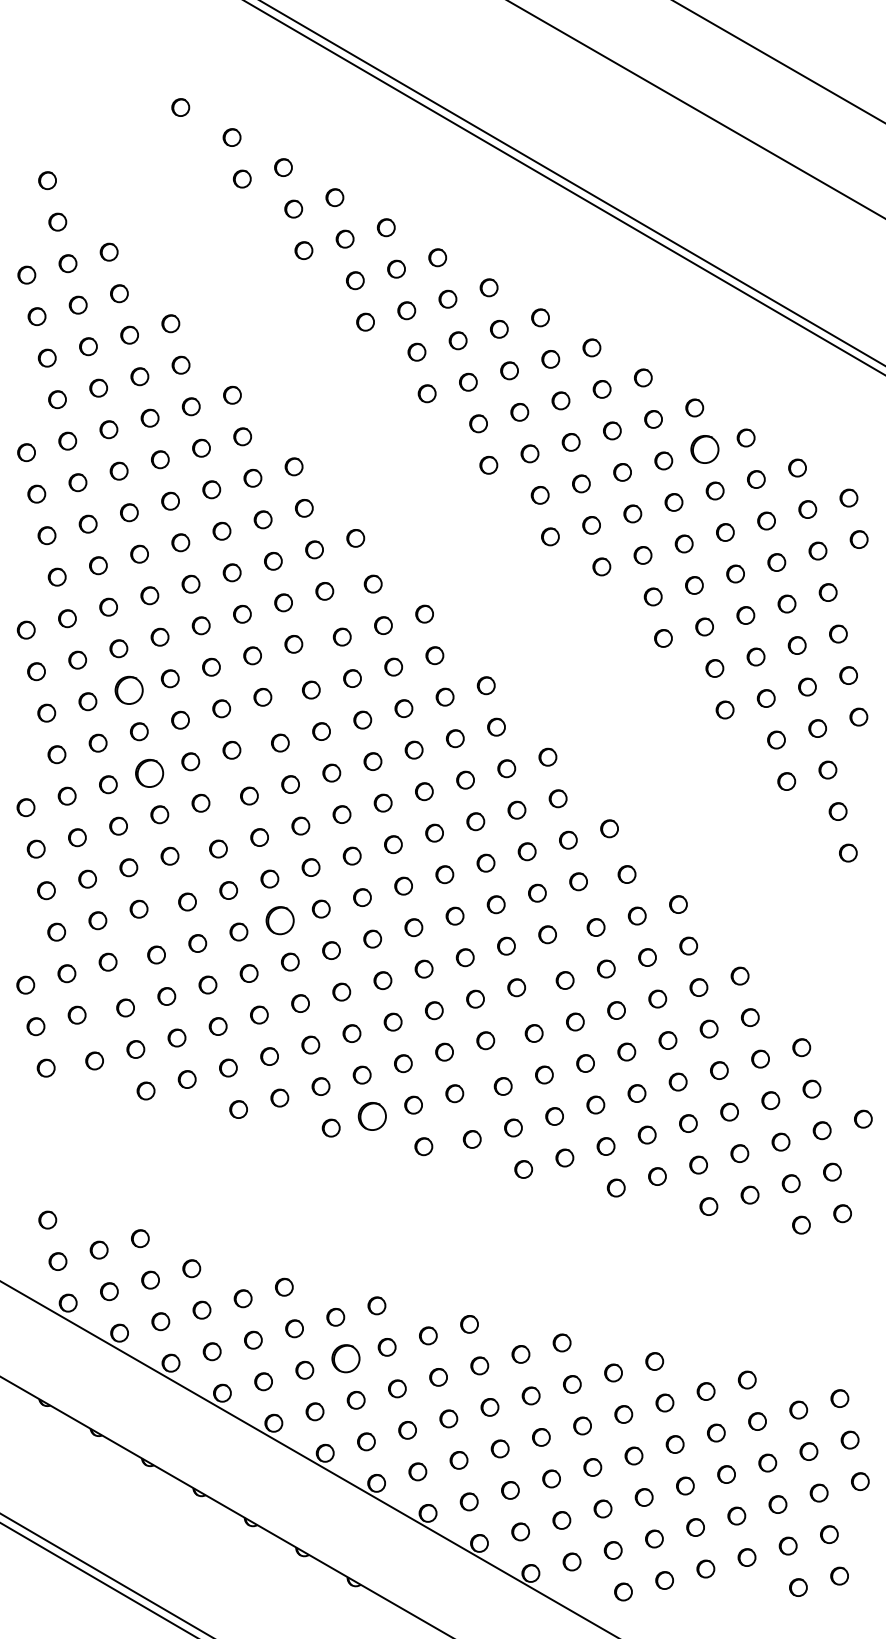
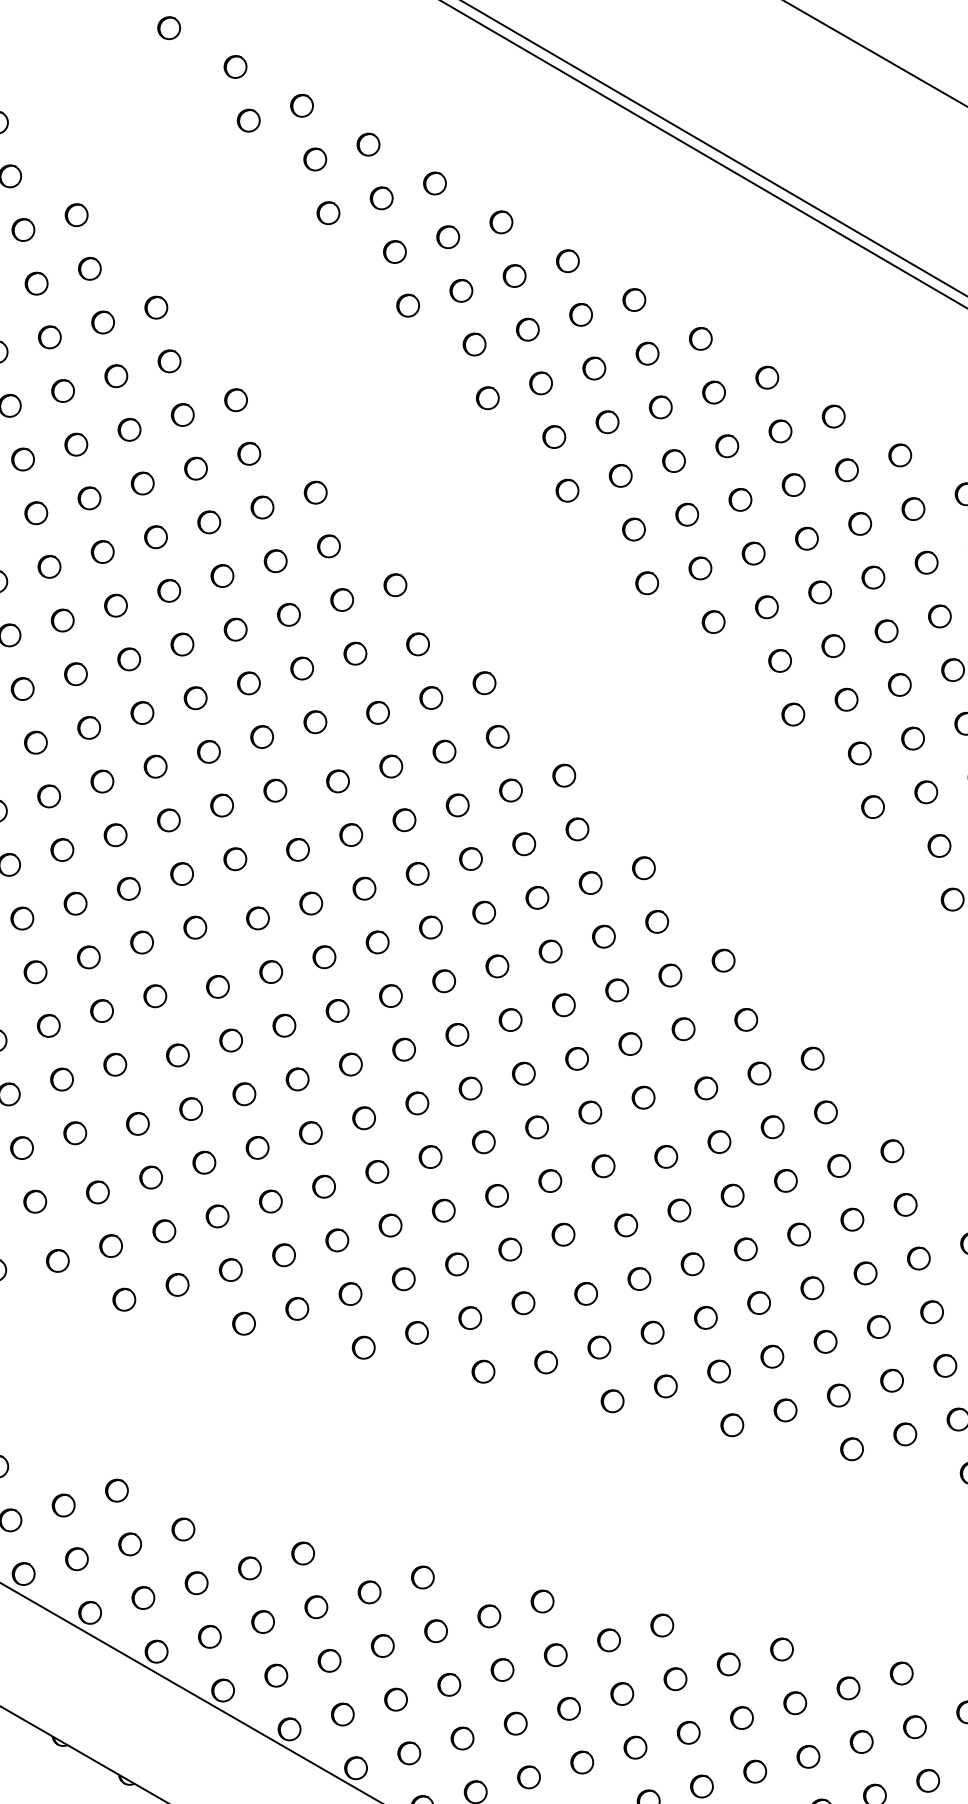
circle: (704, 449) -> (846, 470), size x0.62
circle: (128, 689) -> (101, 780), size x0.62
circle: (149, 772) -> (128, 887), size x0.62
circle: (279, 920) -> (296, 1079), size x0.62
circle: (372, 1116) -> (417, 1332), size x0.62
circle: (345, 1358) -> (382, 1645), size x0.62

